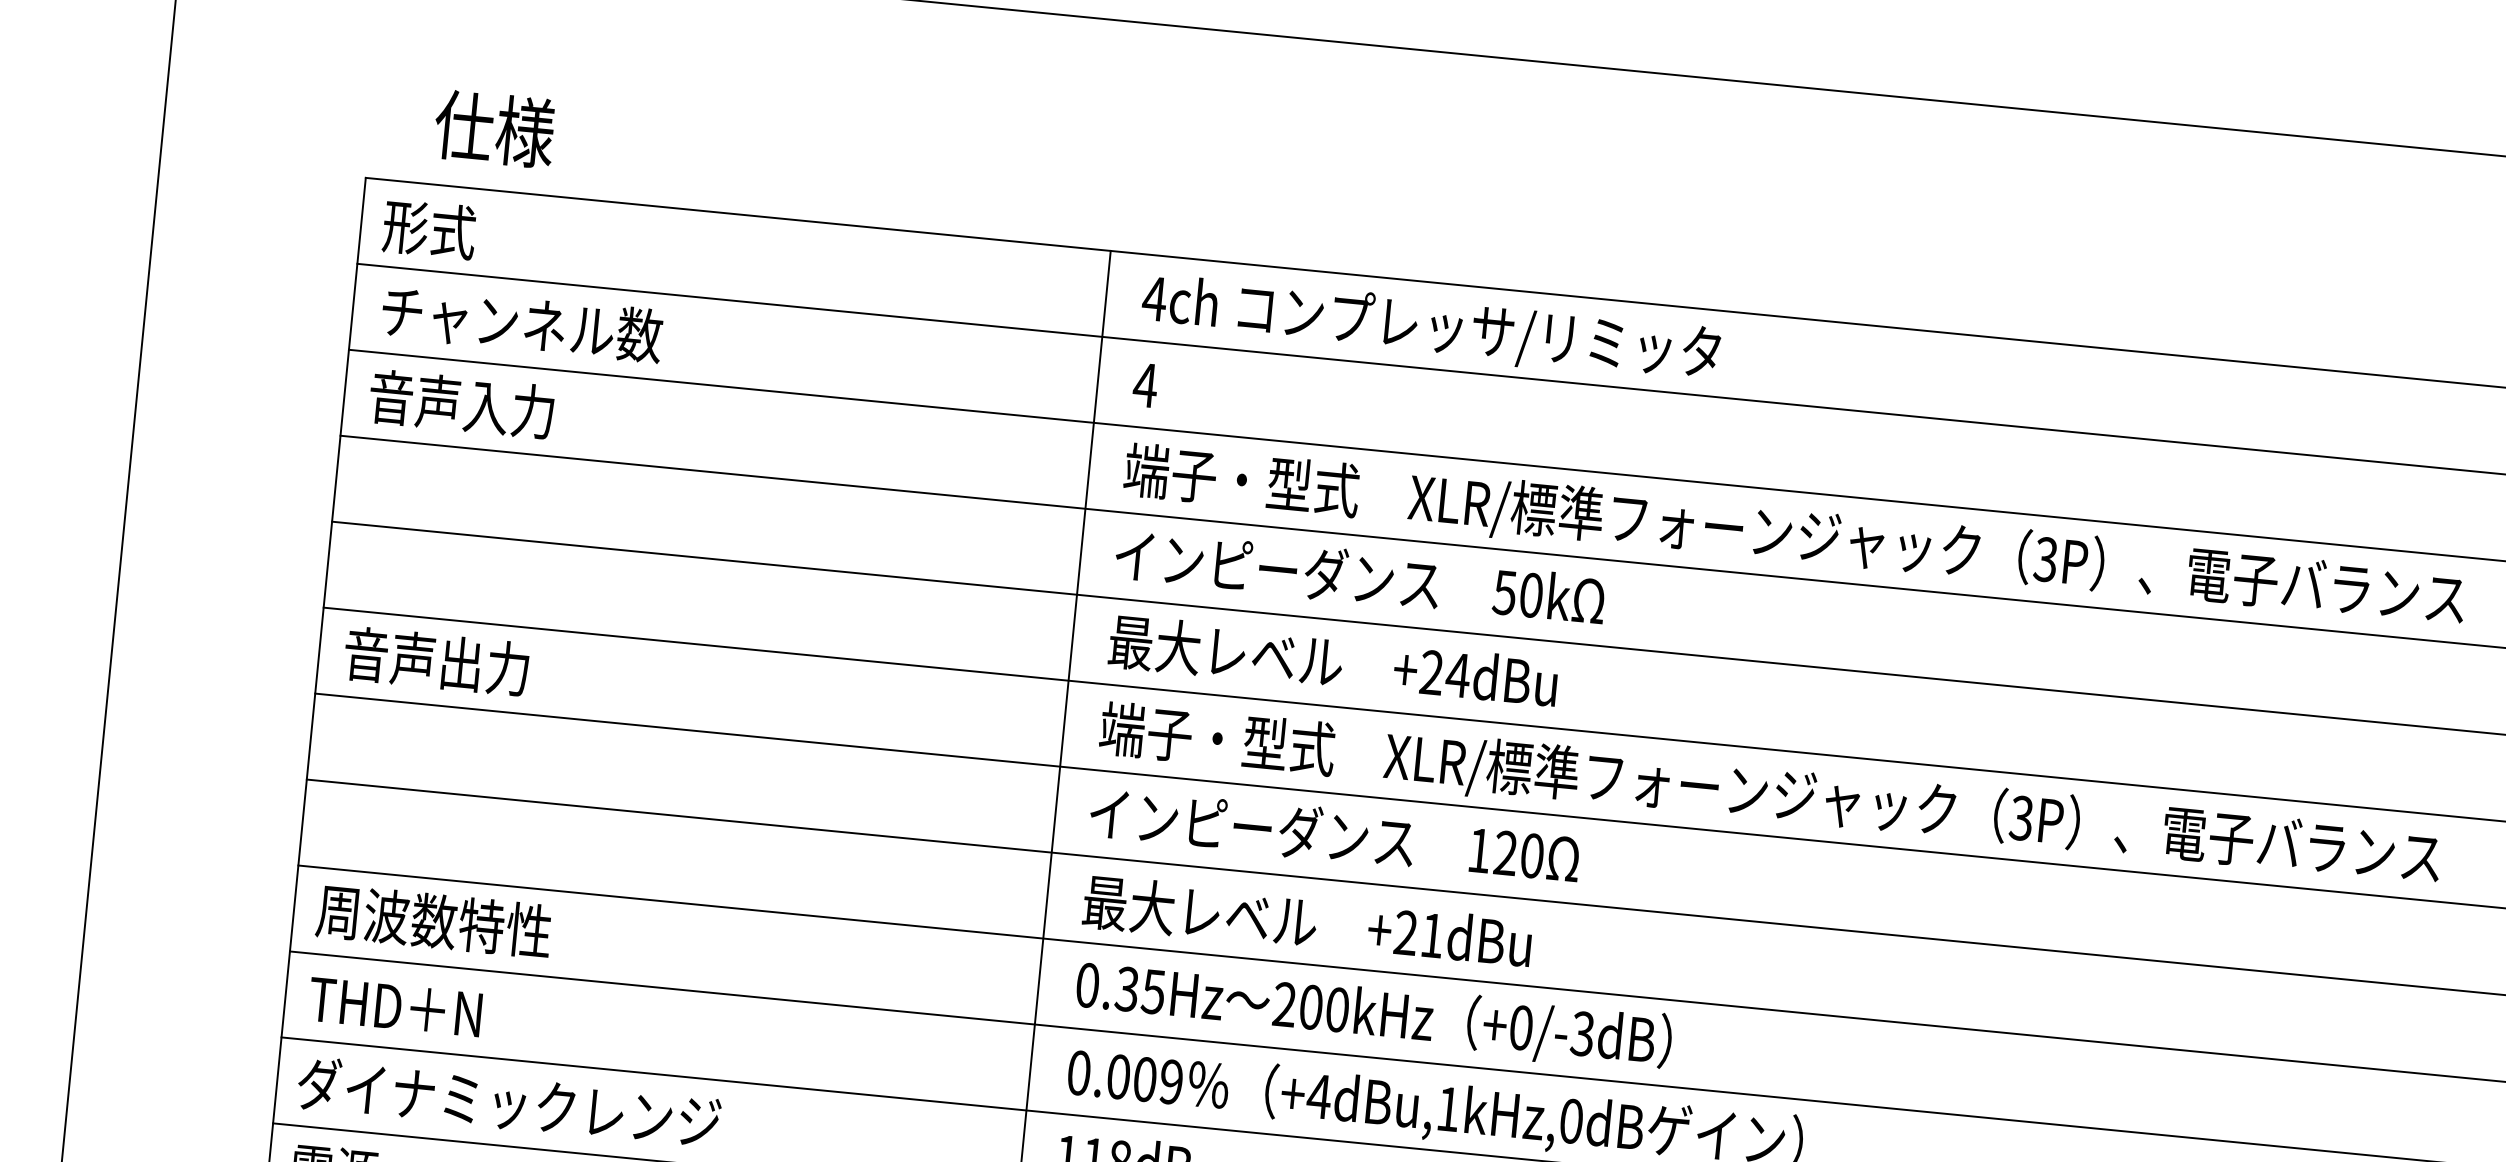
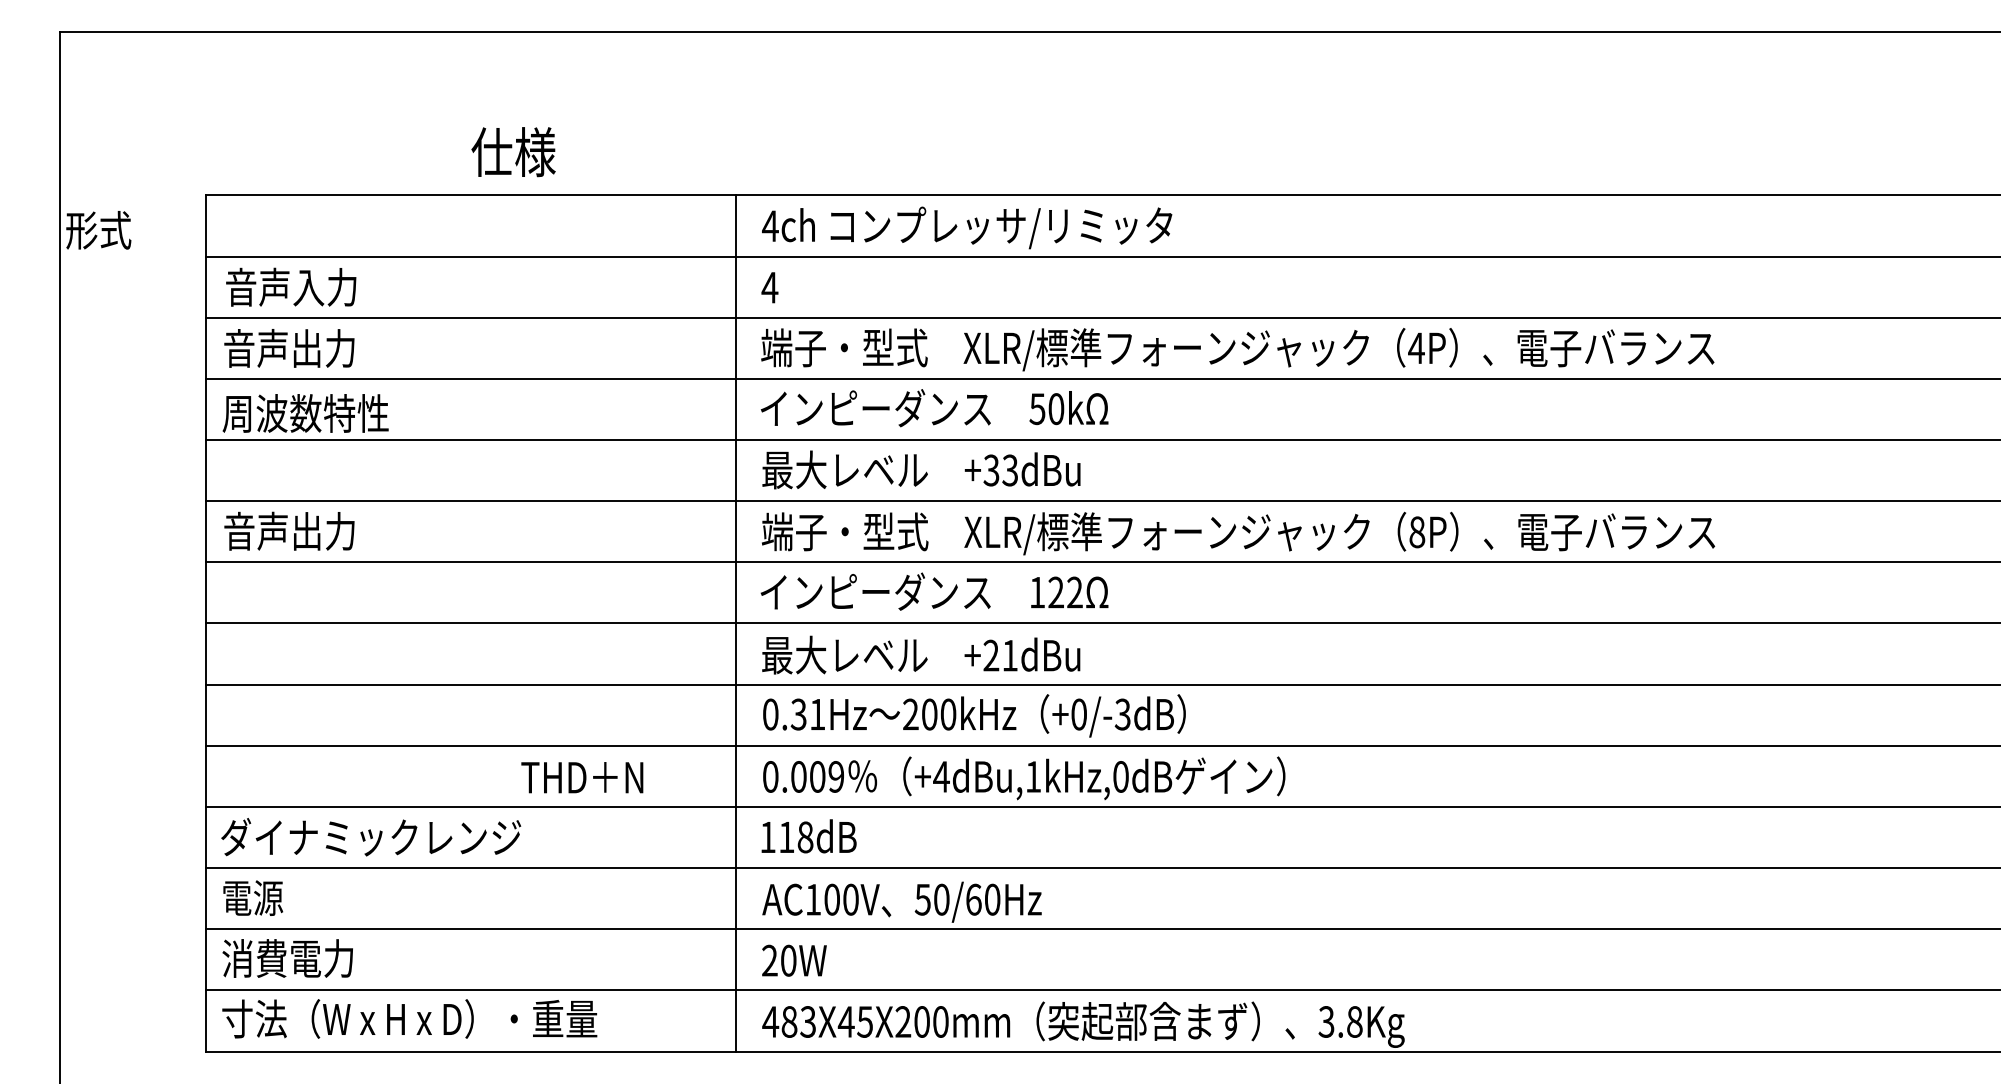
text: (494, 129) -> (513, 152), moved
text: (429, 229) -> (98, 230), moved
text: (520, 322) -> (325, 286), チャンネル数 -> 音声入力
text: (485, 406) -> (306, 348), 音声入力 -> 音声出力
text: (2045, 559) -> (1416, 348), 3P -> 4P
text: (1444, 674) -> (1000, 470), +24dBu -> +33dBu
text: (2022, 818) -> (1417, 532), 3P -> 8P
text: (1531, 855) -> (1074, 592), 120 -> 122
text: (433, 921) -> (305, 413), moved
text: (1153, 991) -> (817, 714), 0.35Hz -> 0.31Hz
text: (395, 1006) -> (582, 777), moved

